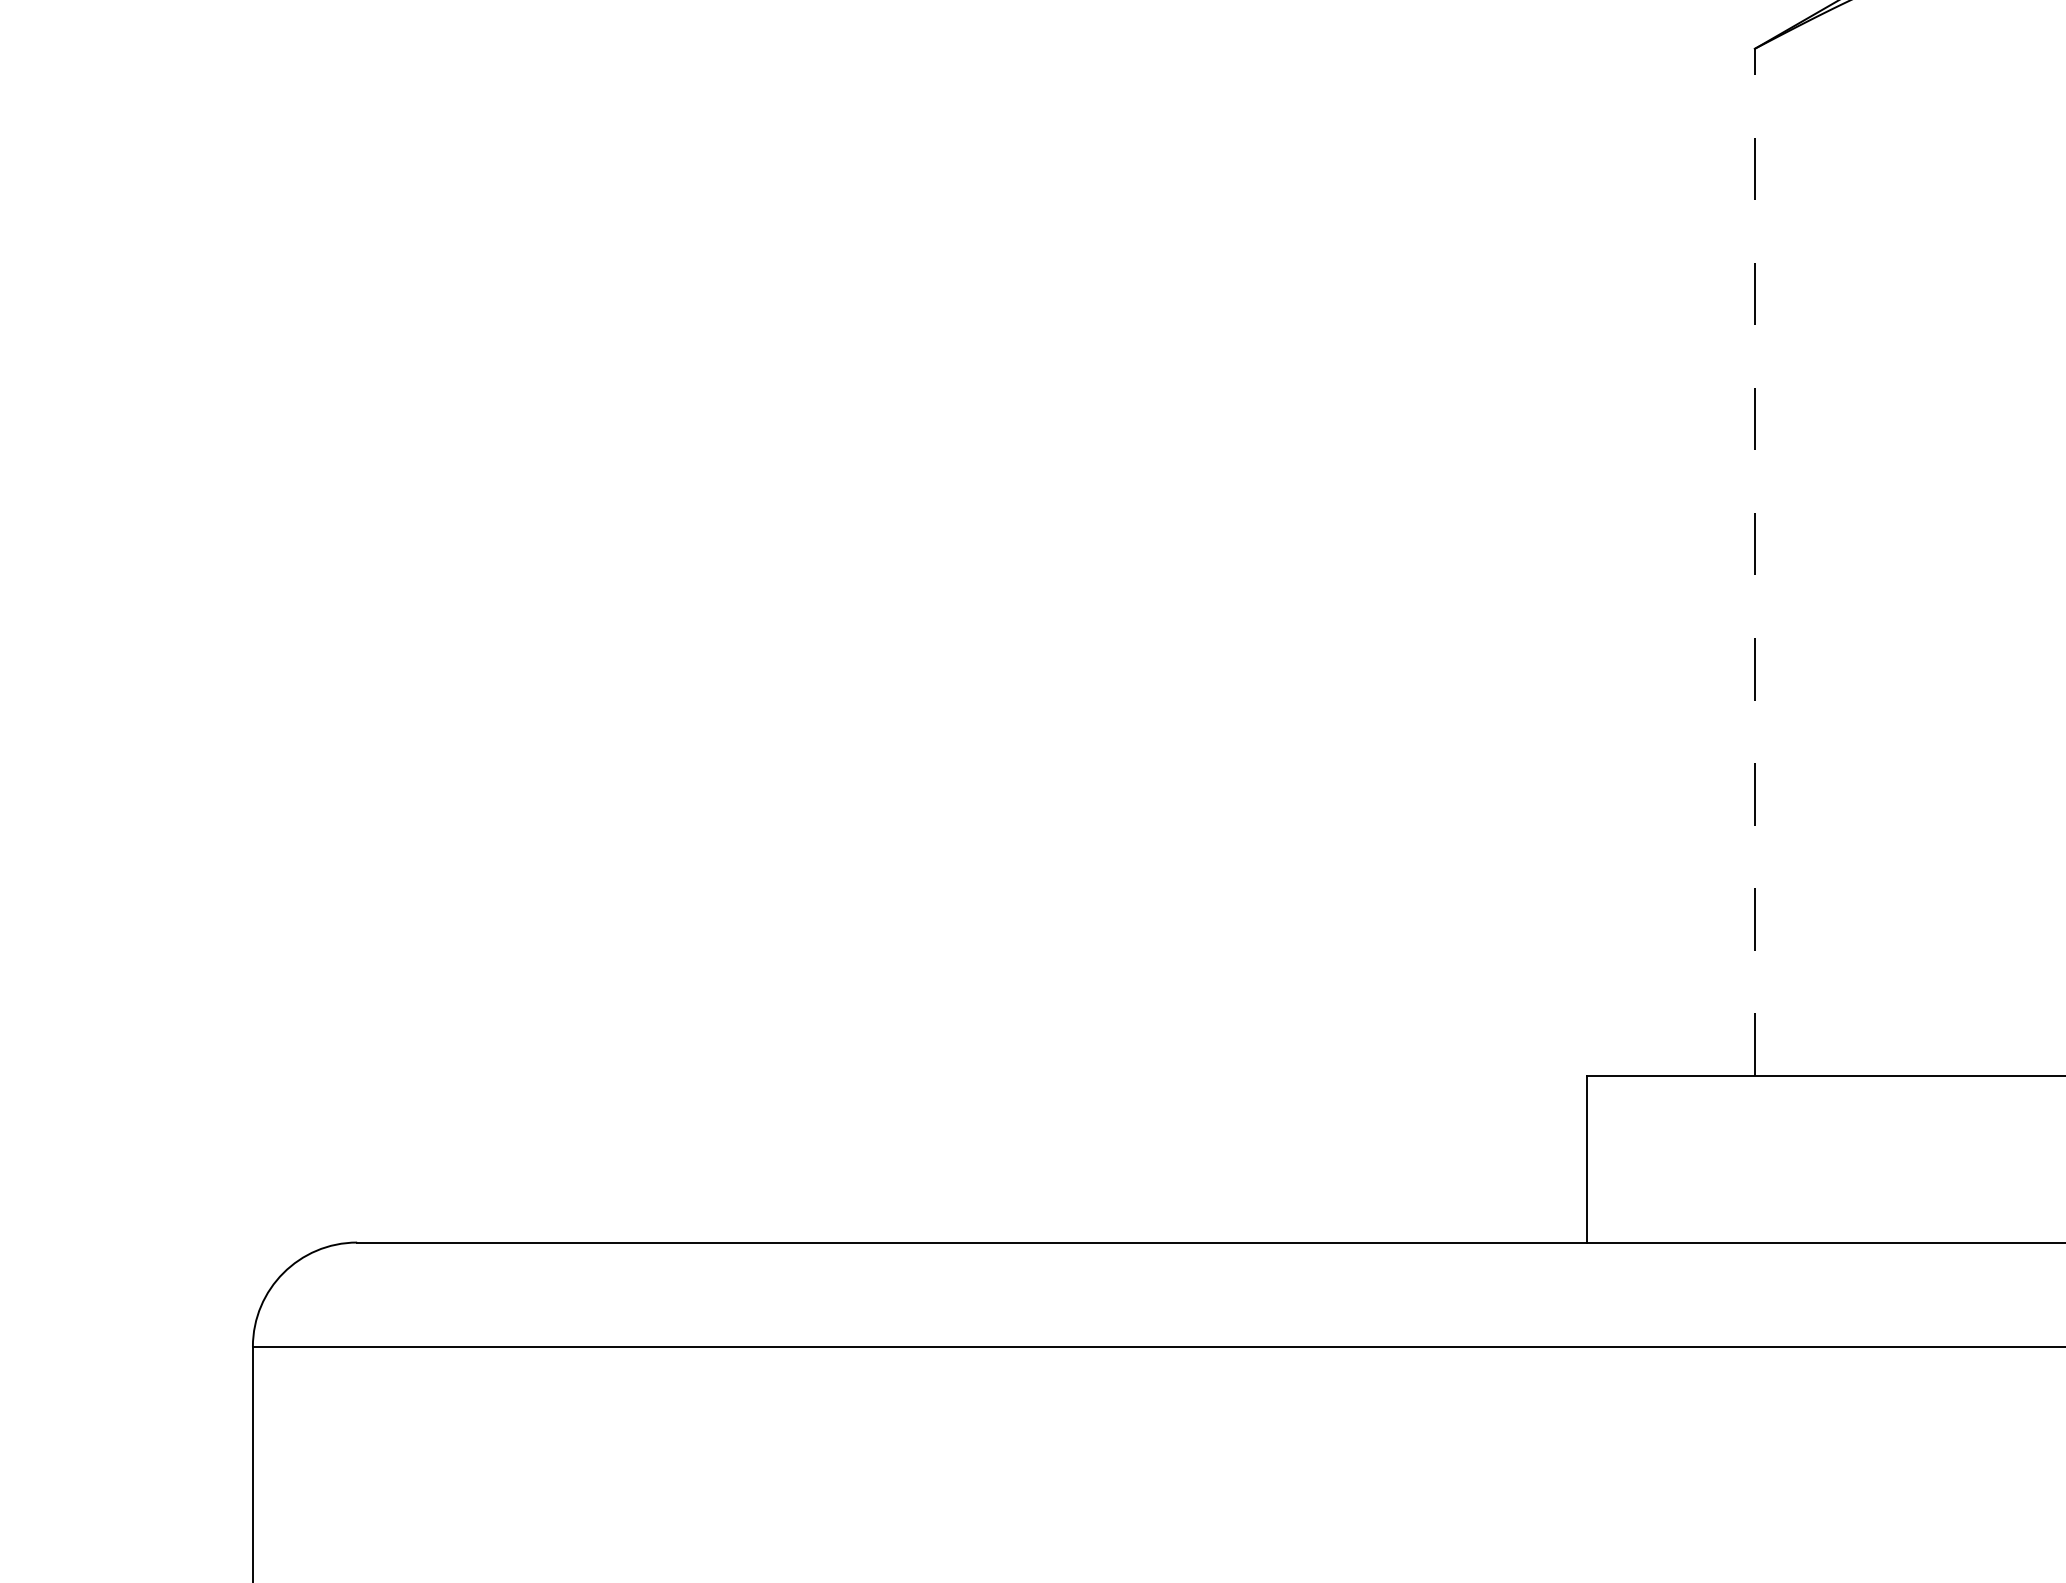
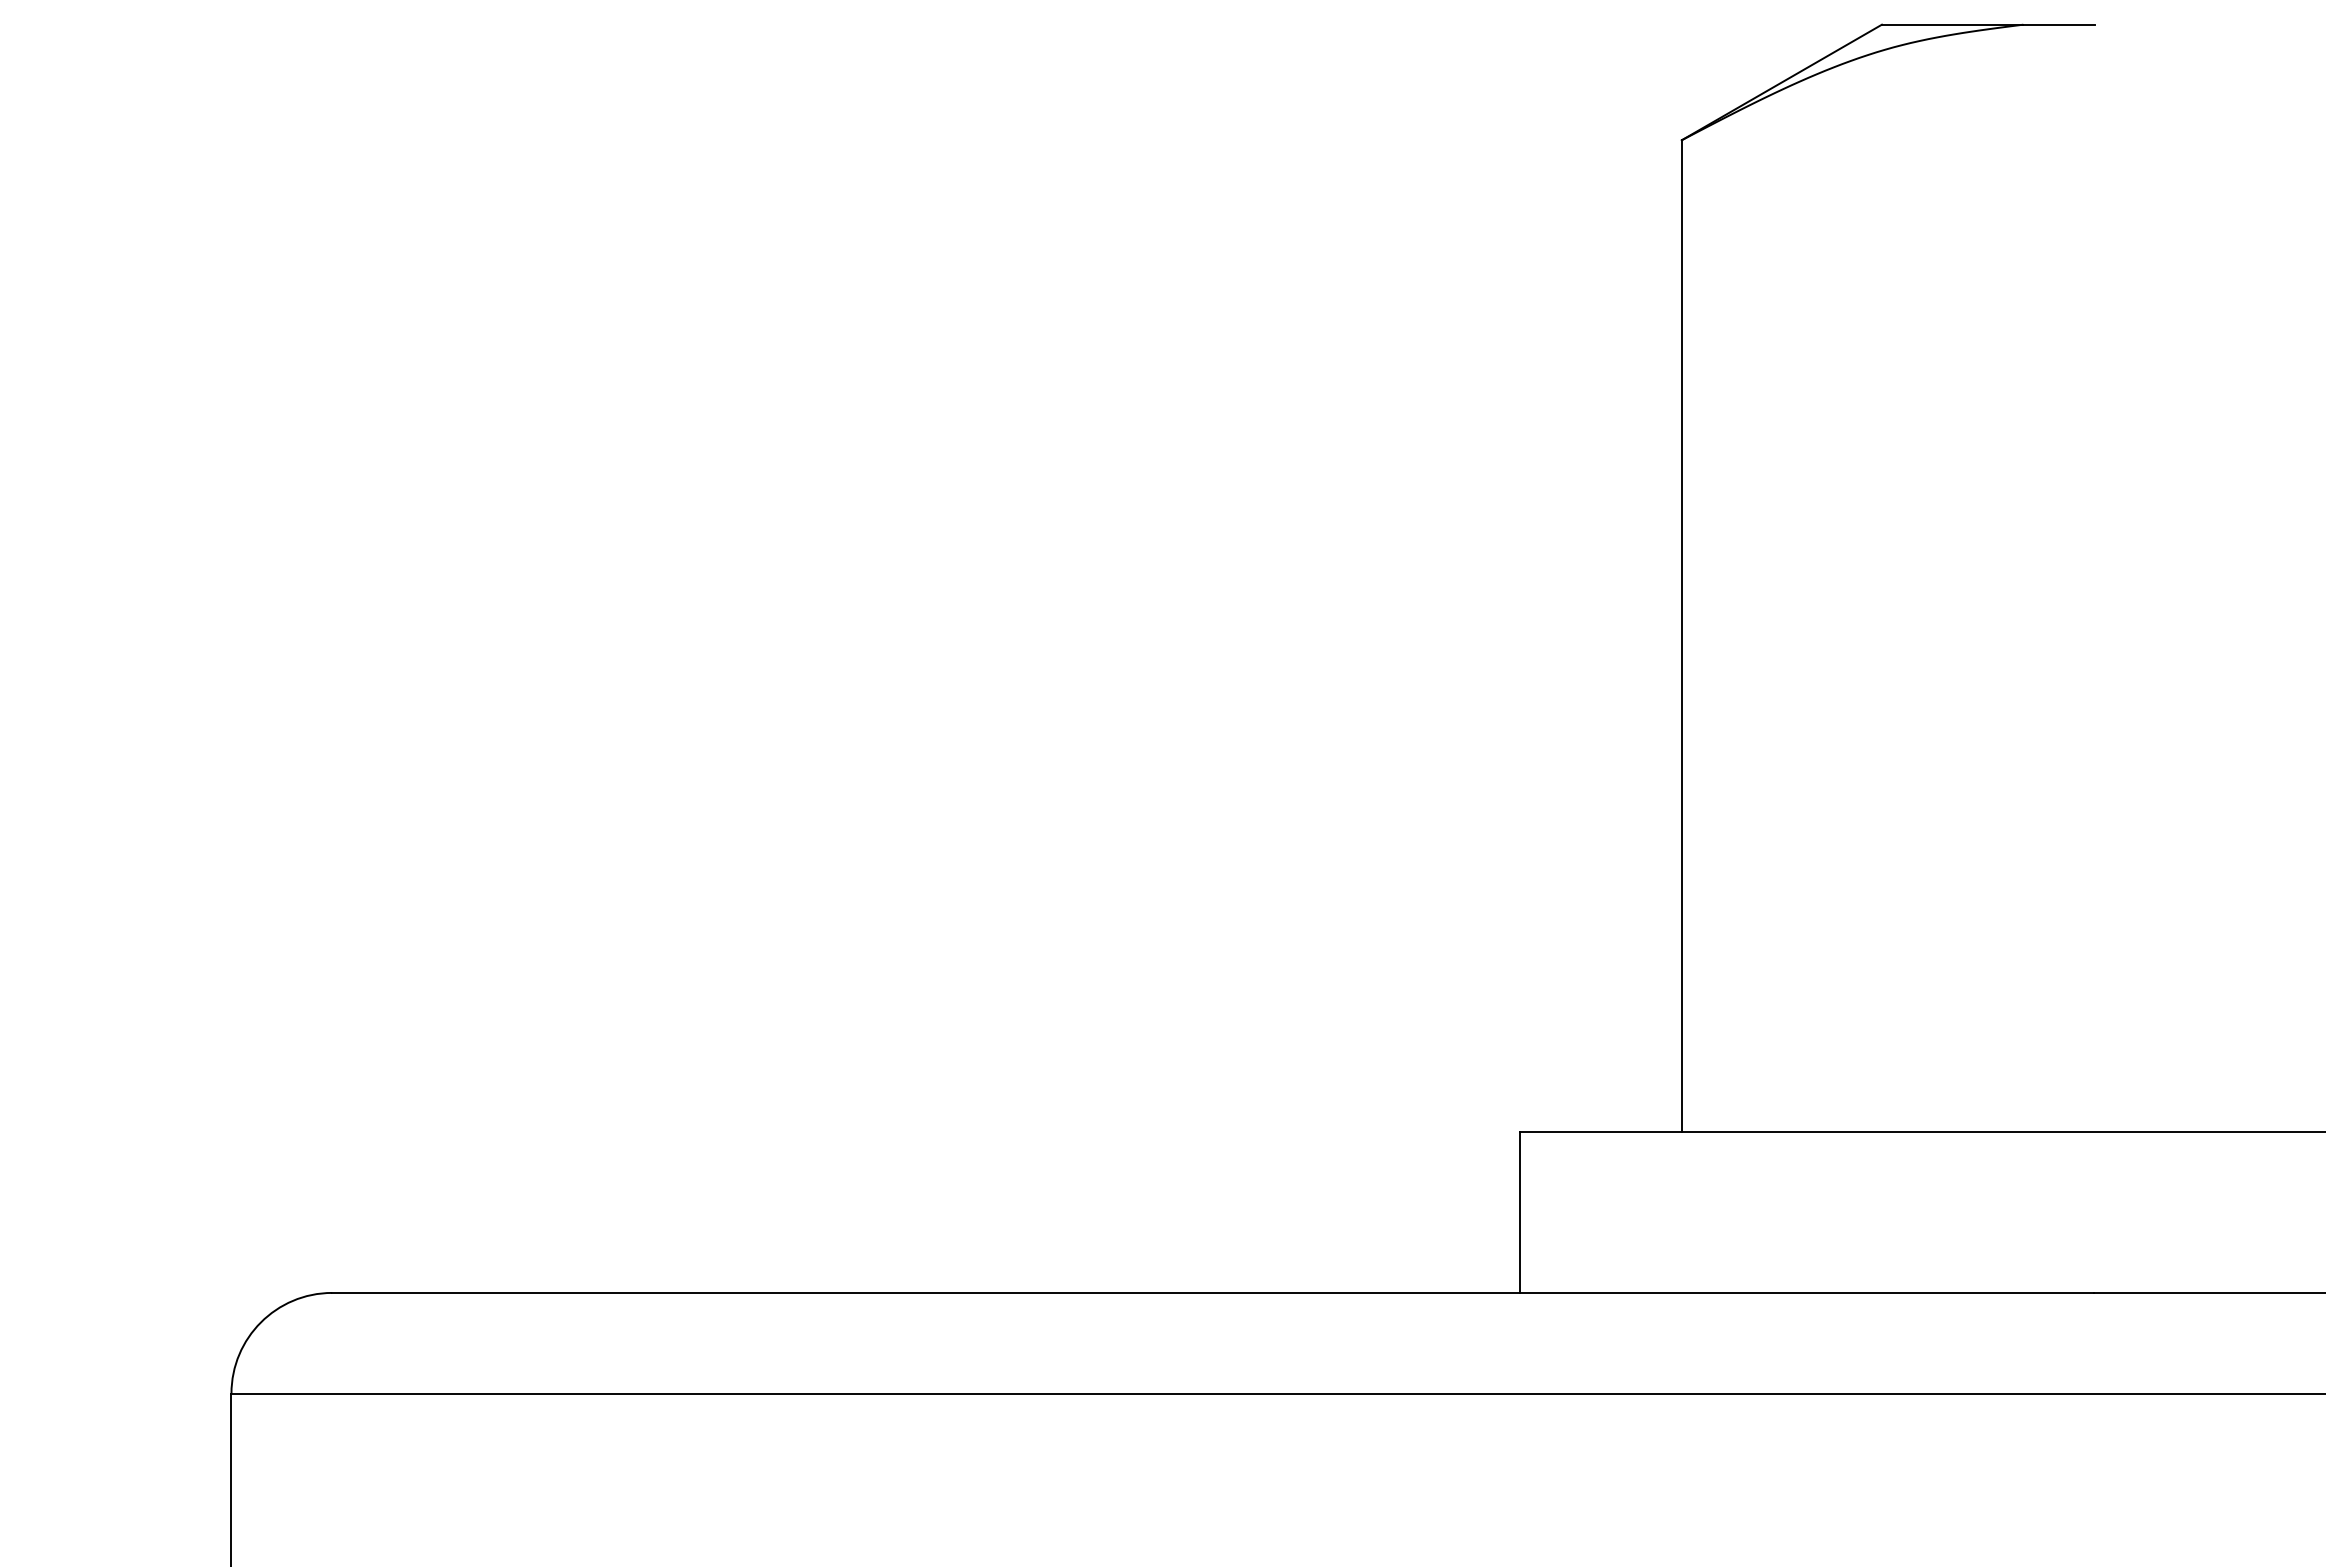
line: (1754, 562) -> (1681, 636), dashed -> solid

